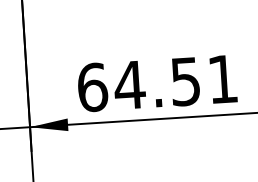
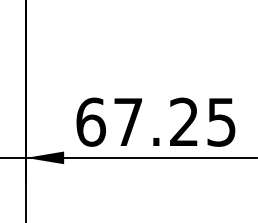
text: (174, 81) -> (173, 121), 64.51 -> 67.25

